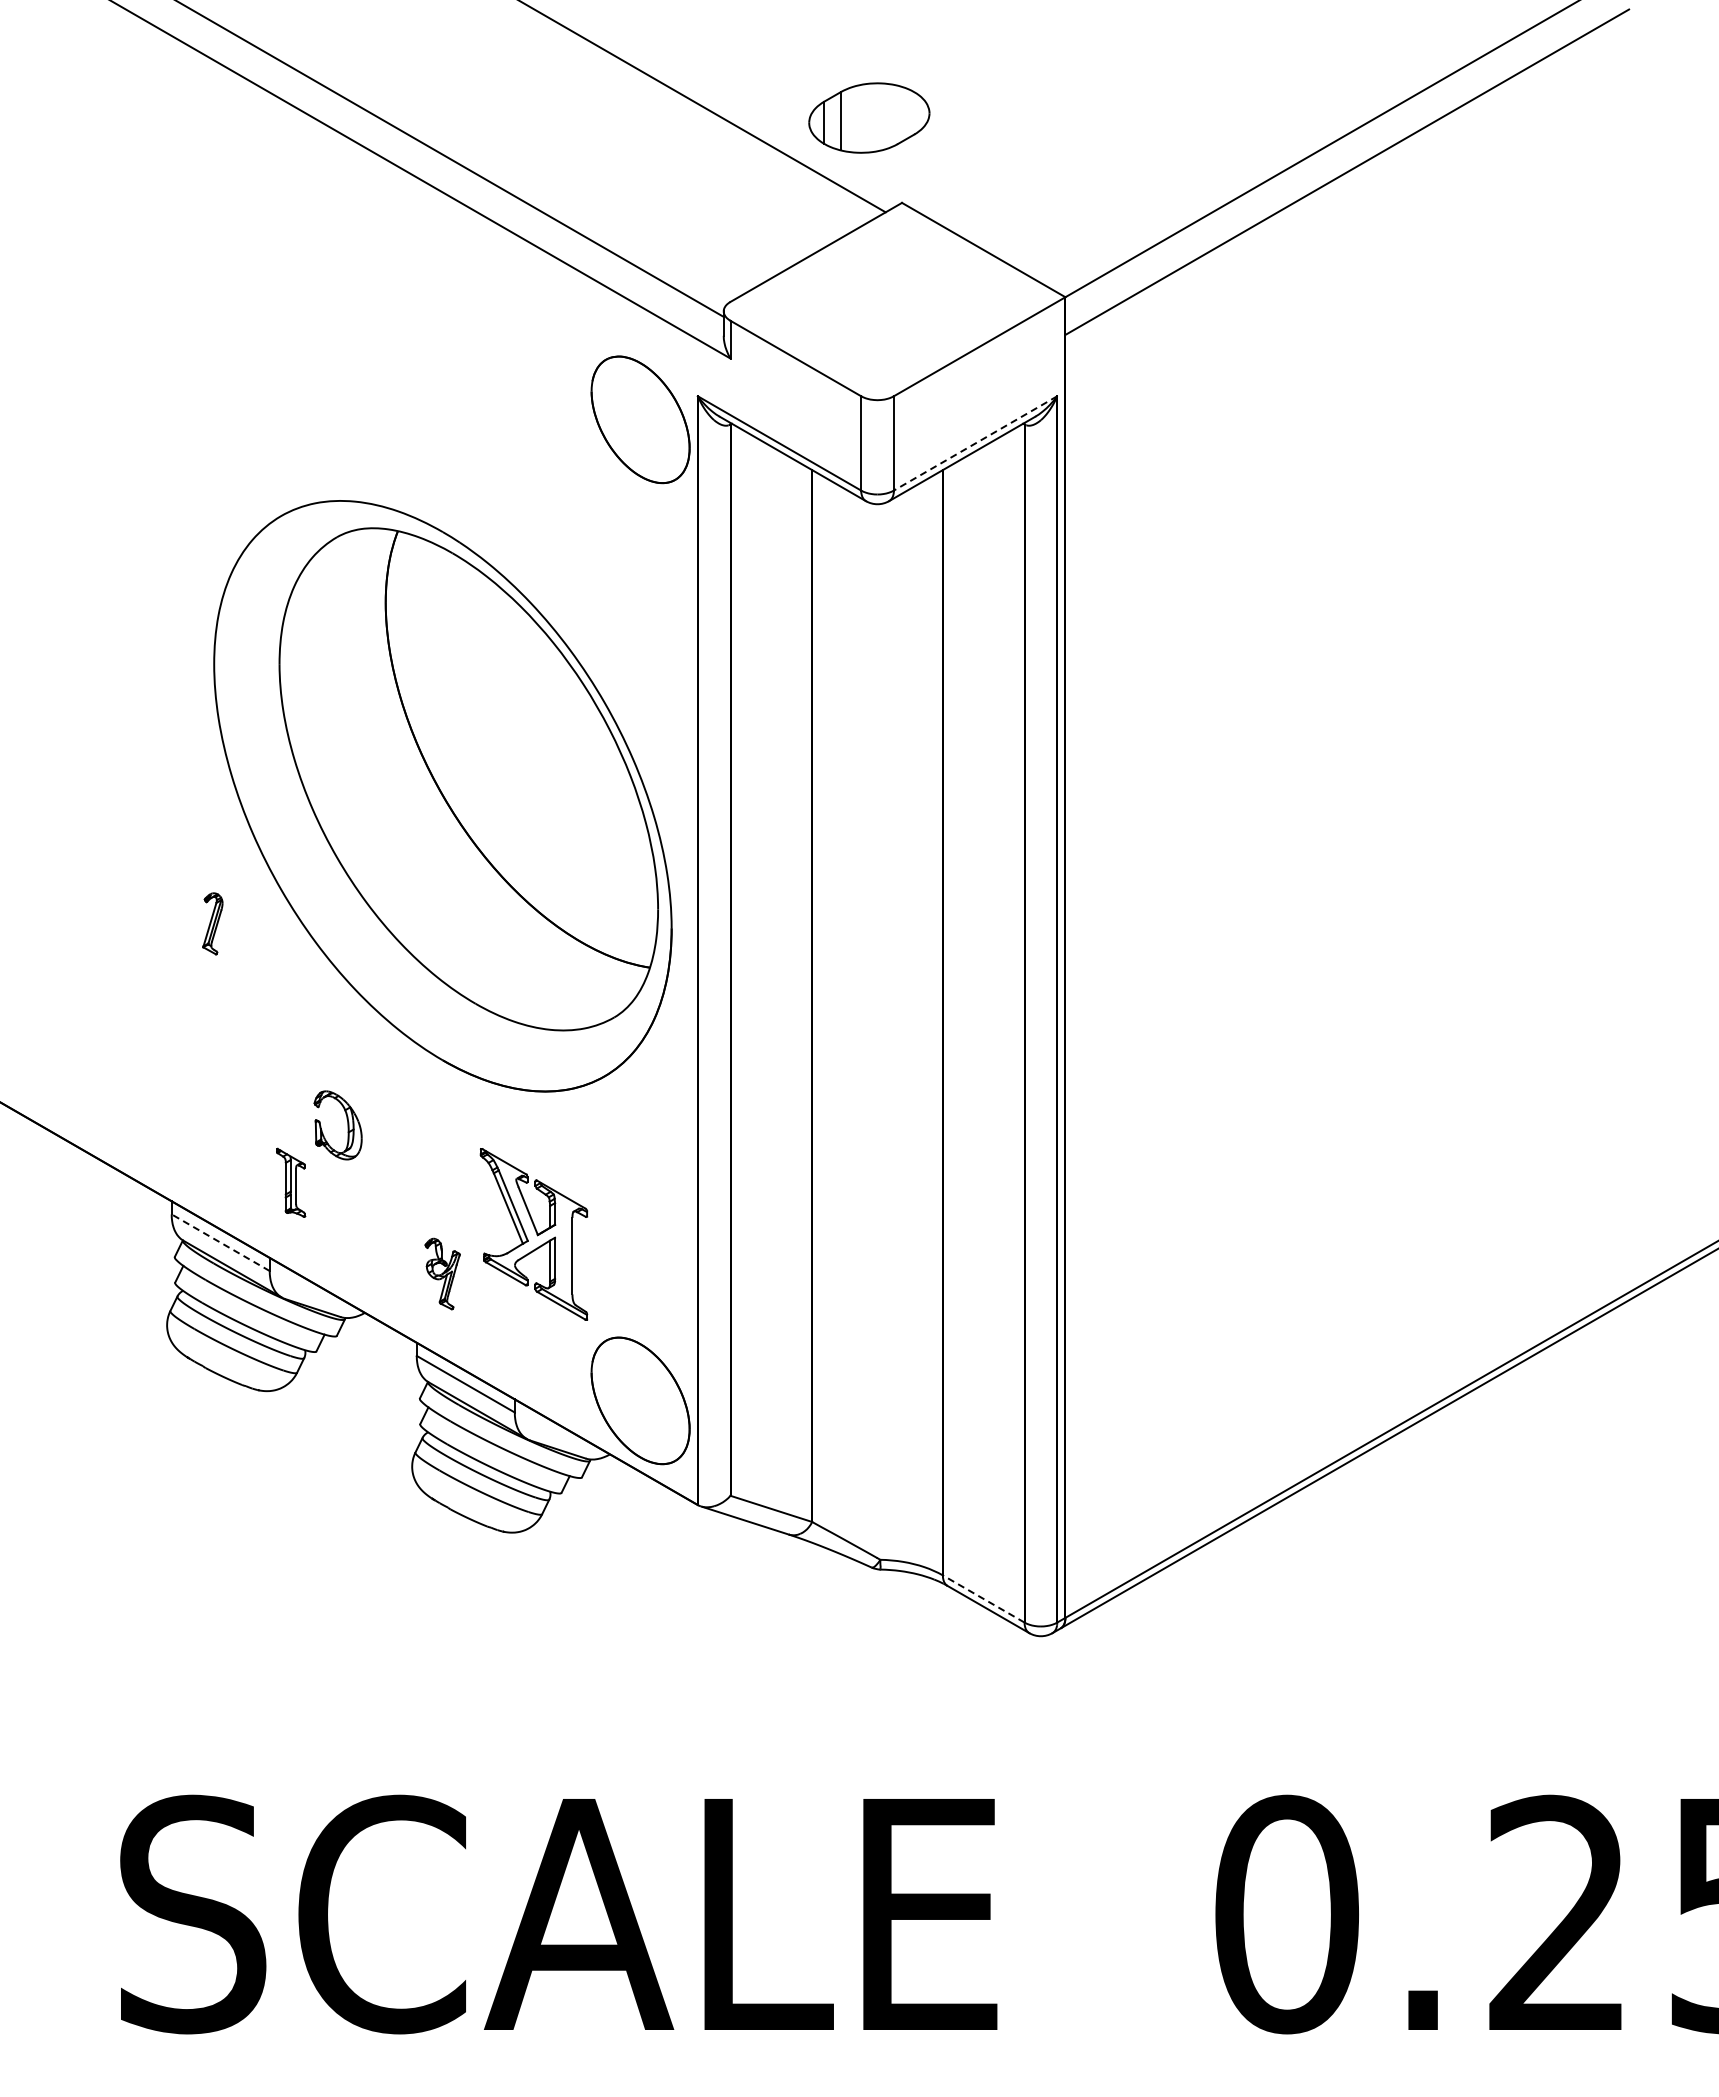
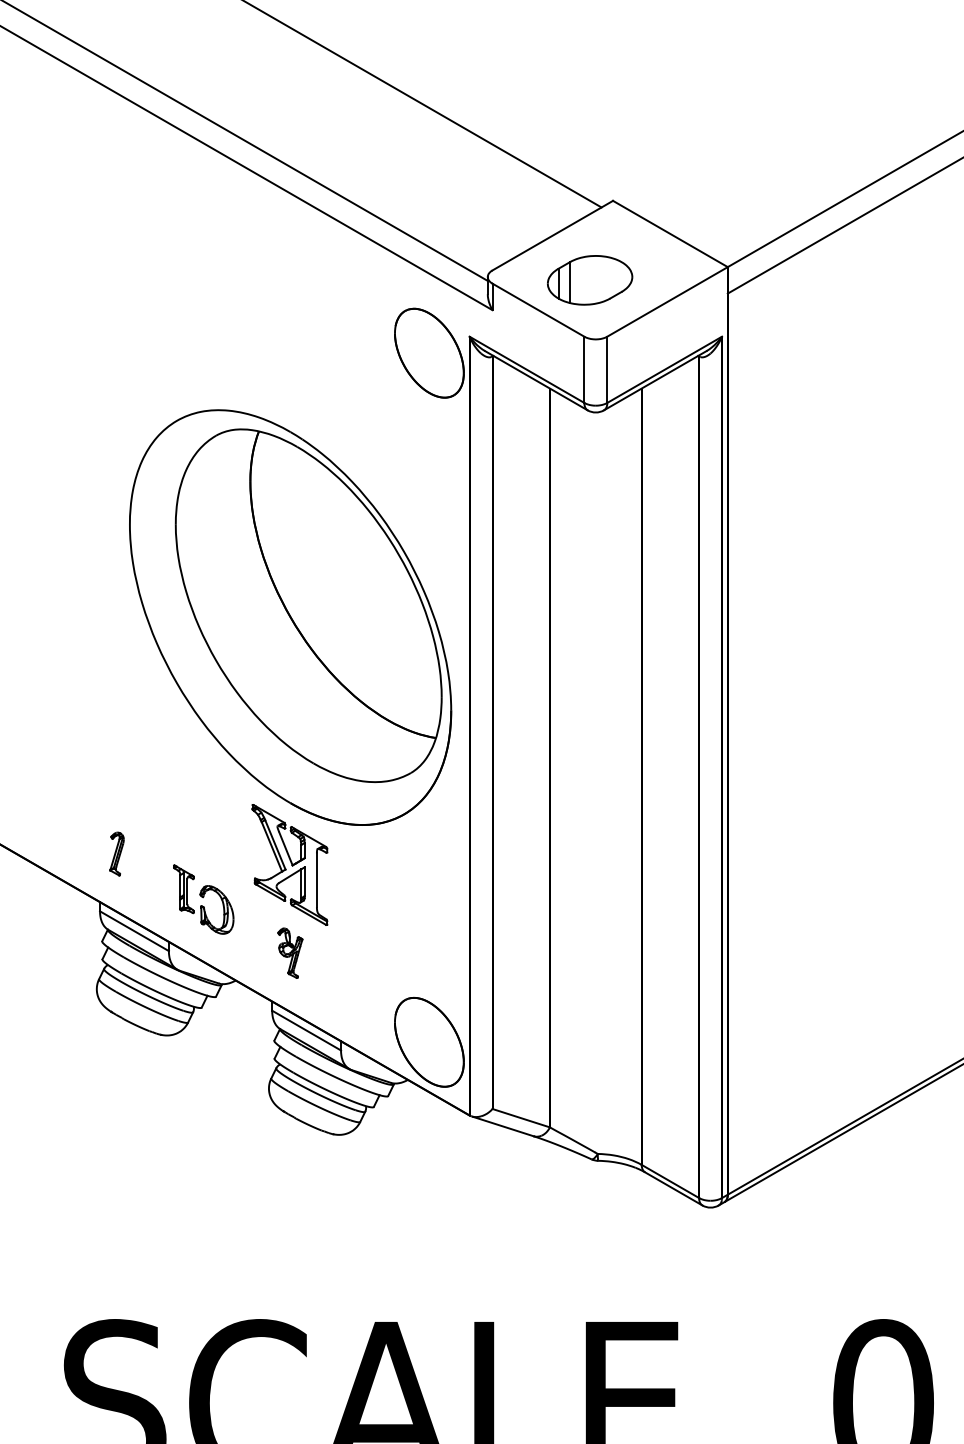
part: (869, 117) -> (590, 279), moved
line: (975, 443) -> (664, 369), dashed -> solid
part: (212, 923) -> (116, 853), moved
part: (347, 1125) -> (223, 910), moved
part: (533, 1234) -> (289, 865), moved
line: (220, 1242) -> (134, 931), dashed -> solid
line: (983, 1598) -> (670, 1181), dashed -> solid

